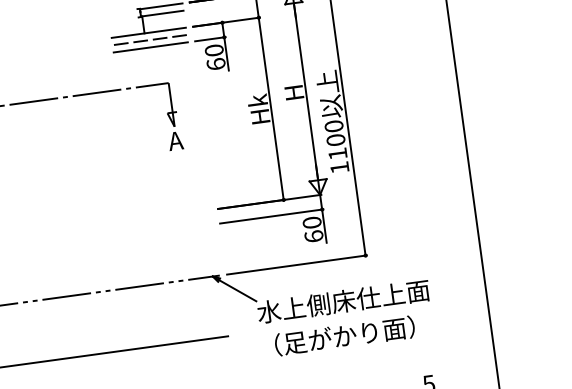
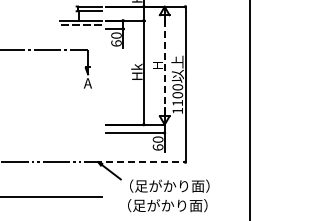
line: (149, 48) -> (80, 29), removed
line: (305, 91) -> (164, 65), solid -> dashed
line: (297, 265) -> (146, 162), solid -> dashed
text: (343, 300) -> (169, 185), 水上側床仕上面 -> （足がかり面）

